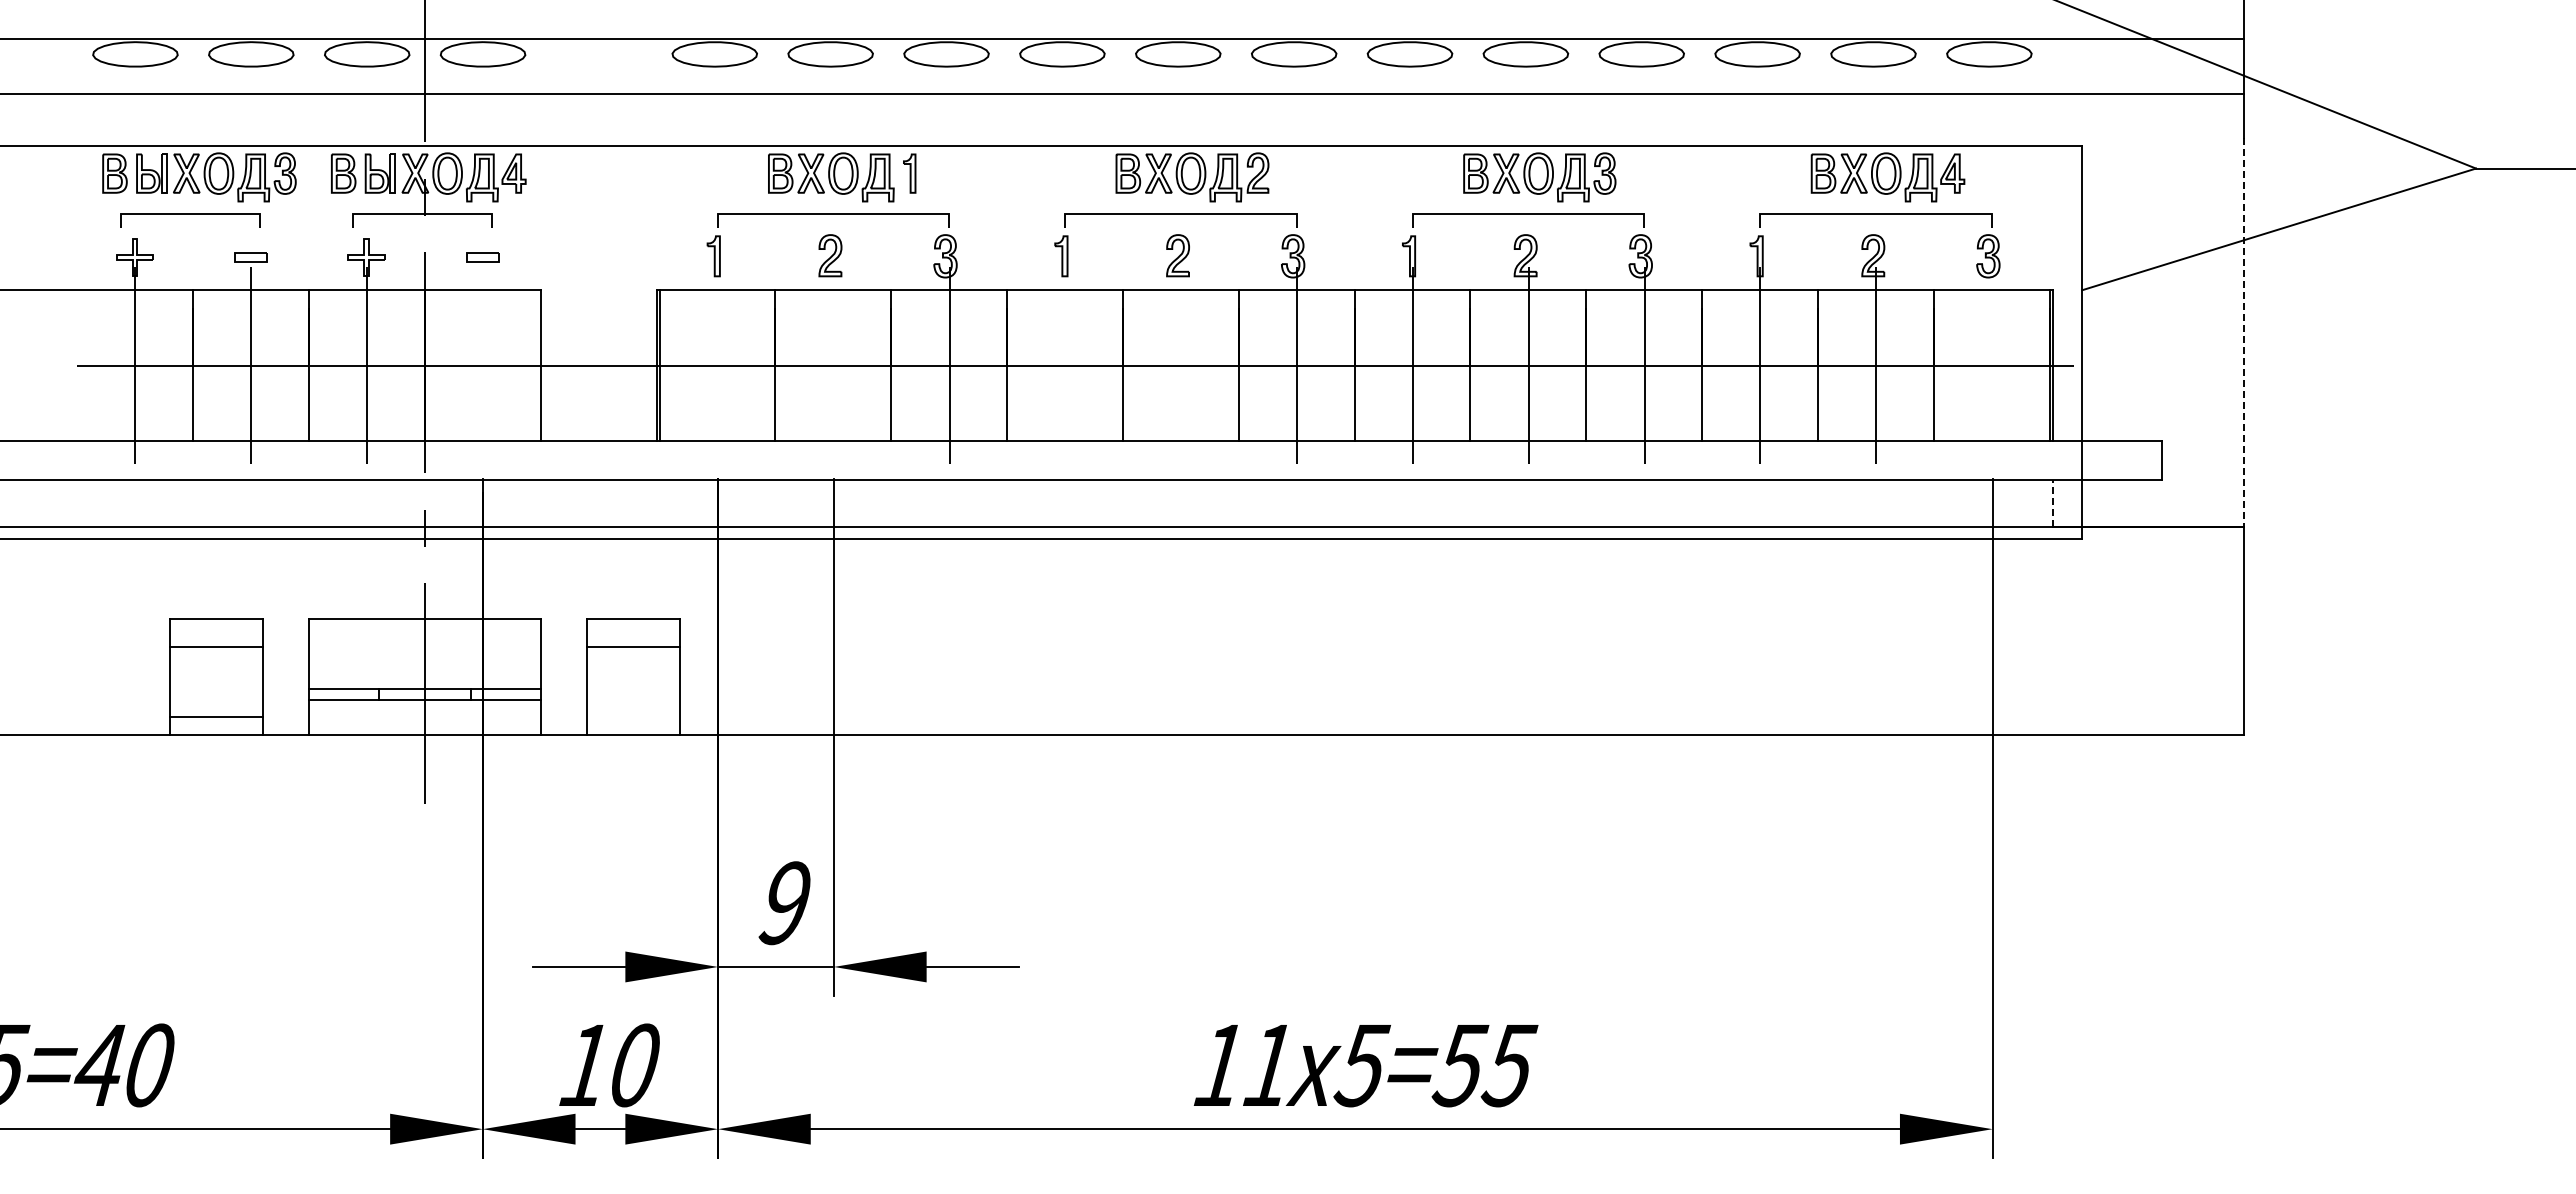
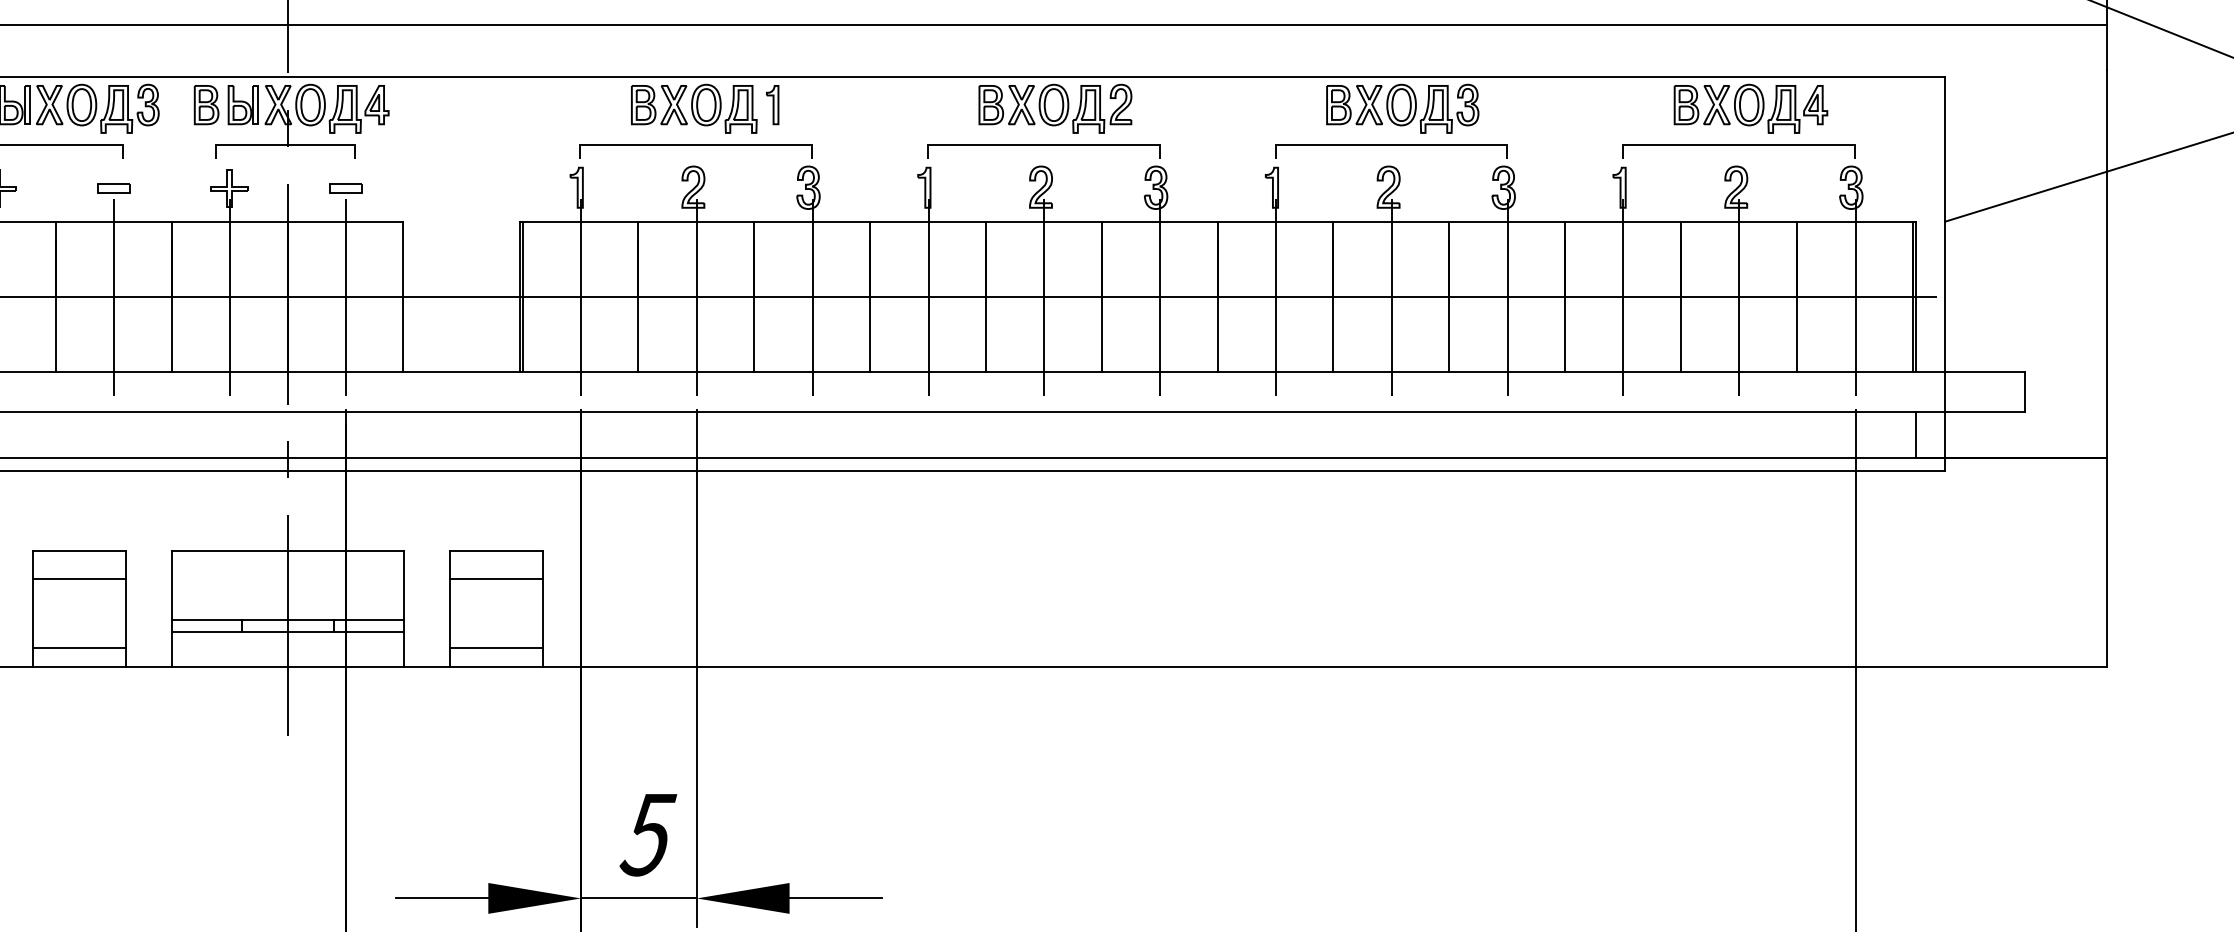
line: (2244, 332) -> (2107, 263), dashed -> solid
line: (482, 365) -> (345, 296), added
line: (718, 365) -> (581, 296), added
line: (833, 365) -> (696, 296), added
line: (1066, 365) -> (929, 296), added
line: (1181, 365) -> (1044, 296), added
line: (1992, 365) -> (1855, 296), added
line: (2053, 503) -> (1916, 434), dashed -> solid
line: (633, 716) -> (496, 647), added
text: (785, 903) -> (648, 834), 9 -> 5

